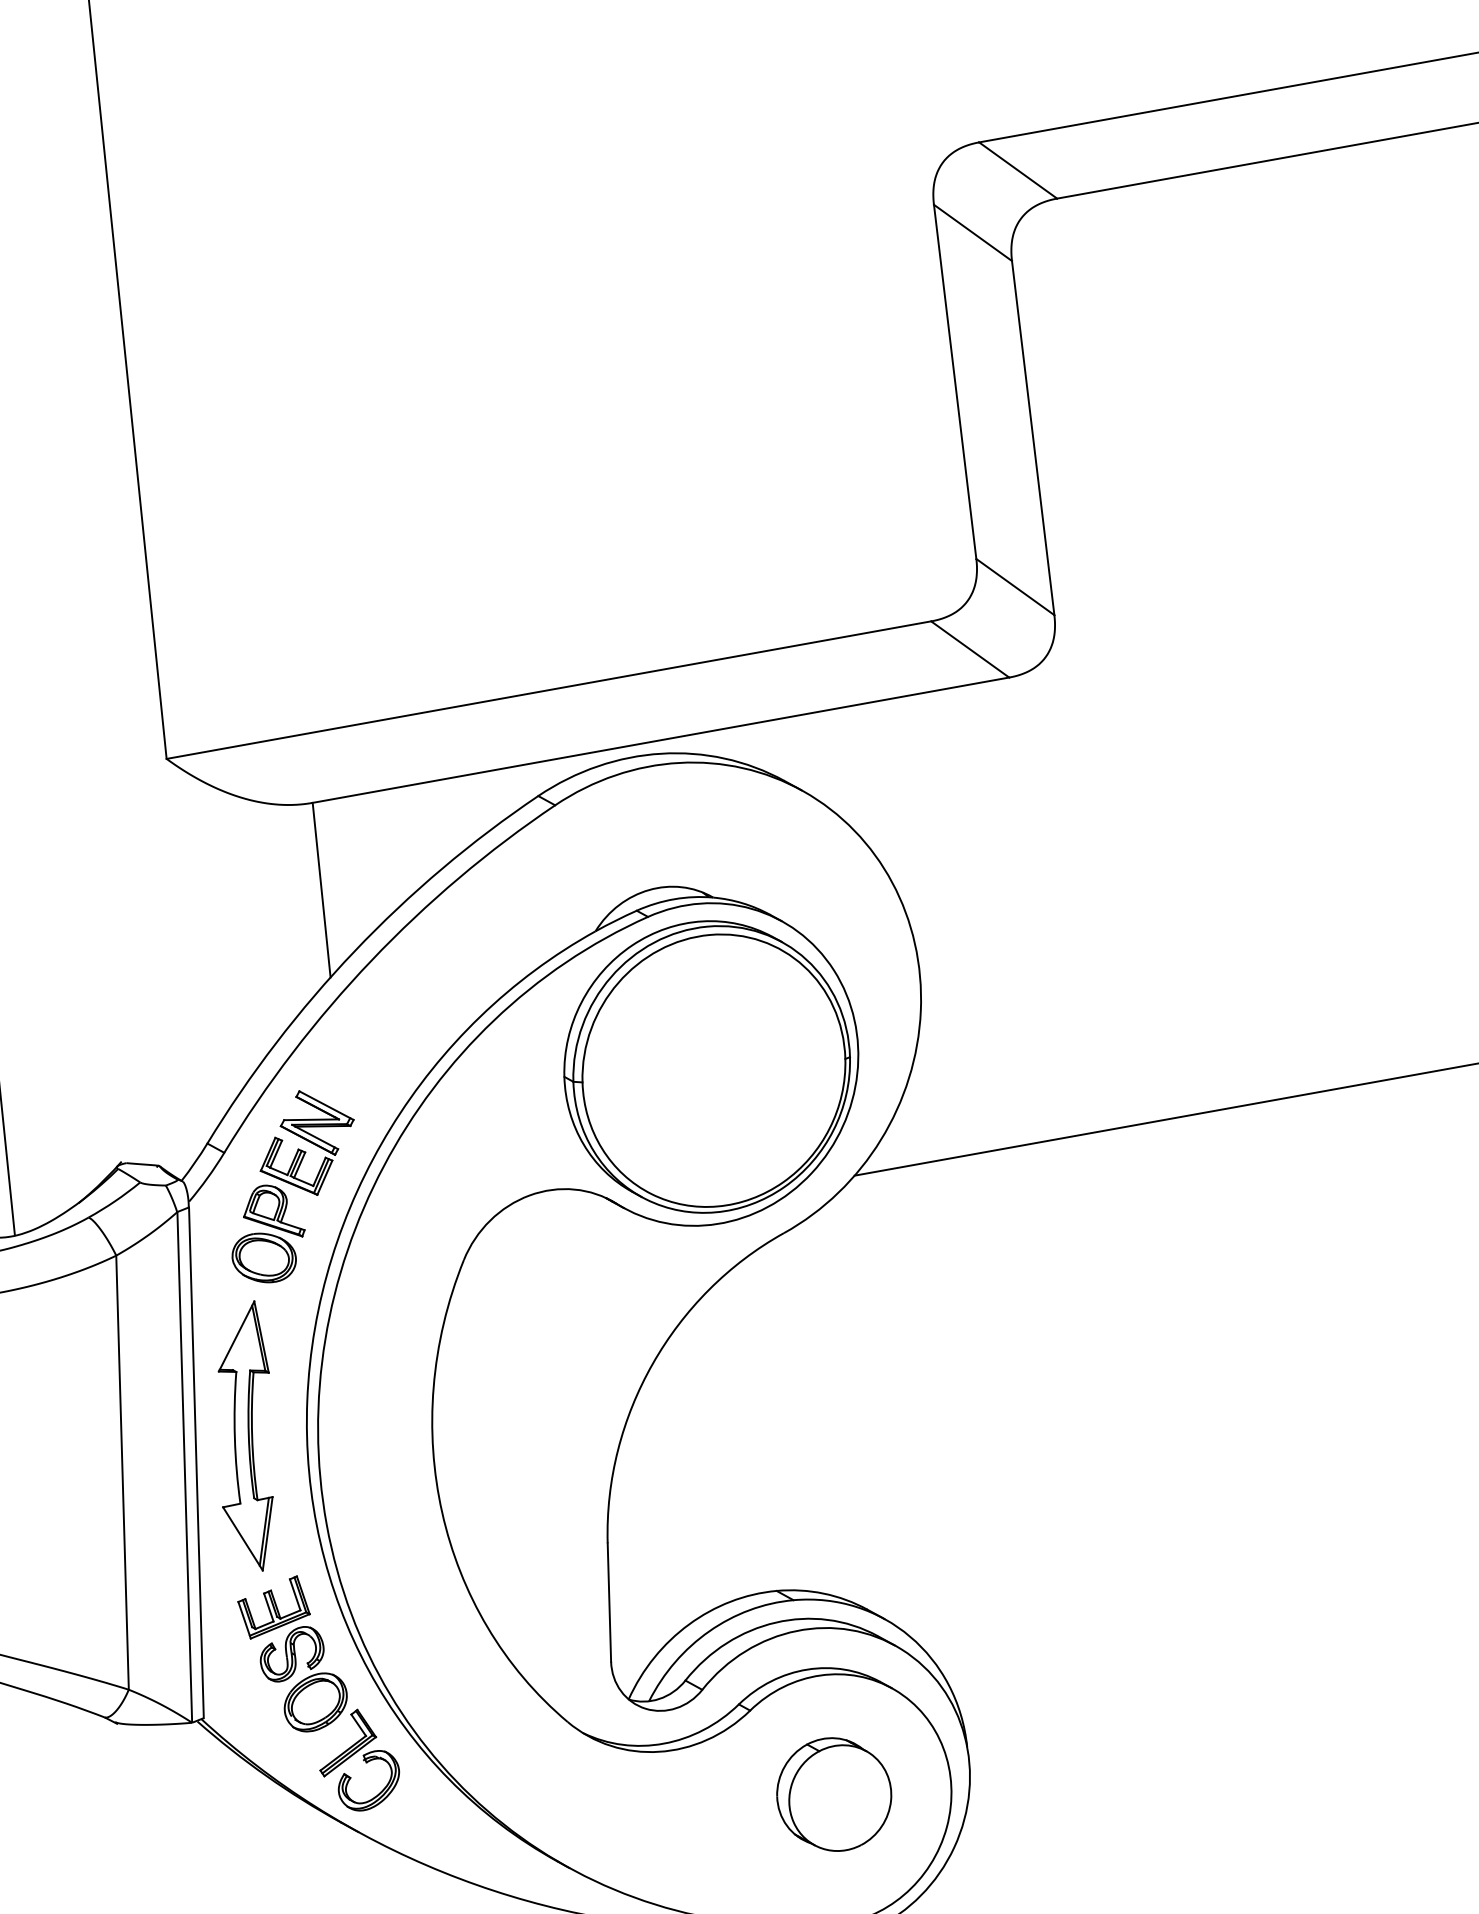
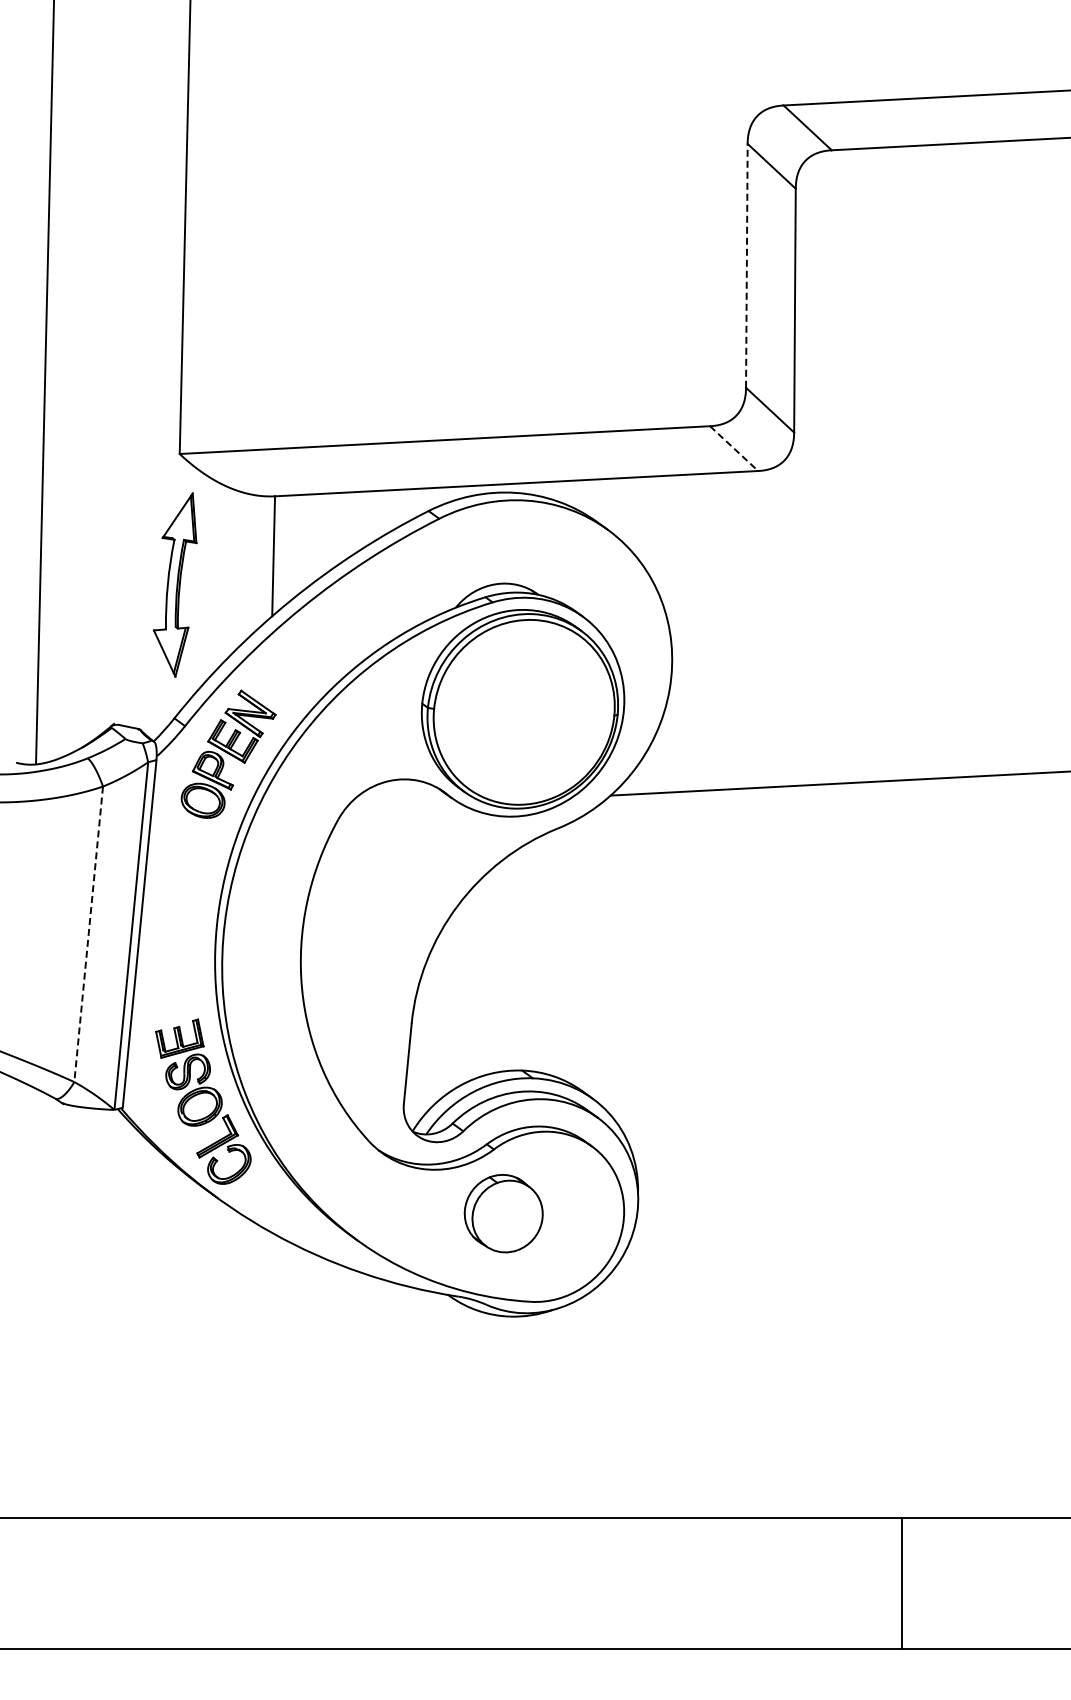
line: (954, 381) -> (746, 265), solid -> dashed
line: (970, 649) -> (734, 448), solid -> dashed
part: (244, 1436) -> (174, 584), moved
line: (122, 1472) -> (88, 934), solid -> dashed
part: (833, 1794) -> (503, 1213), moved

